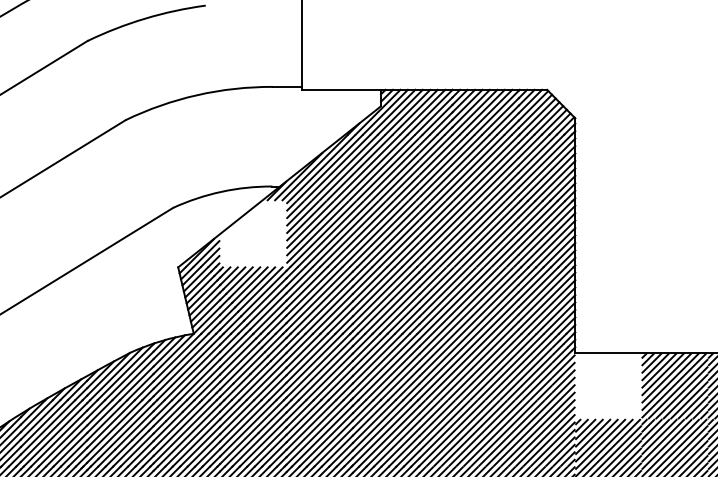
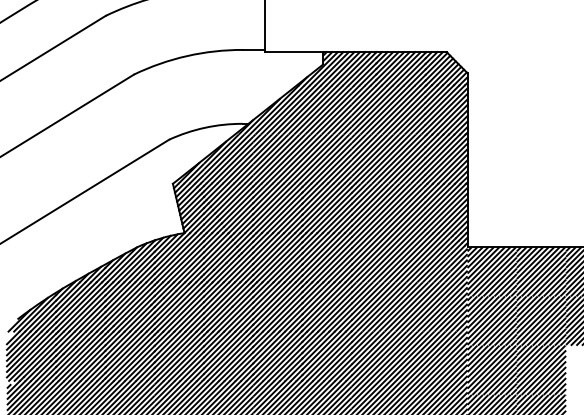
hatch: (253, 233) -> (228, 158), added
hatch: (607, 385) -> (491, 271), added

